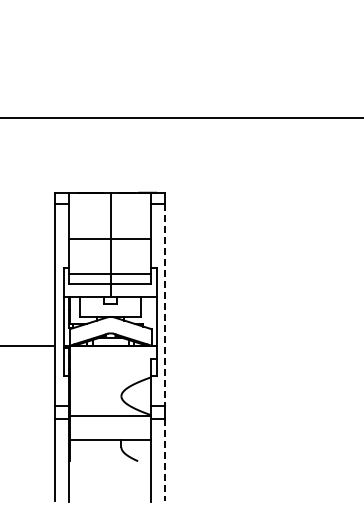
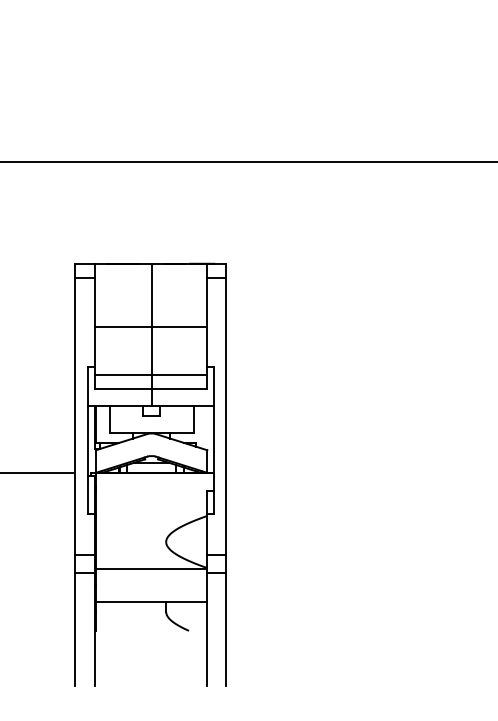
line: (165, 305) -> (226, 417), dashed -> solid
line: (165, 460) -> (226, 629), dashed -> solid

